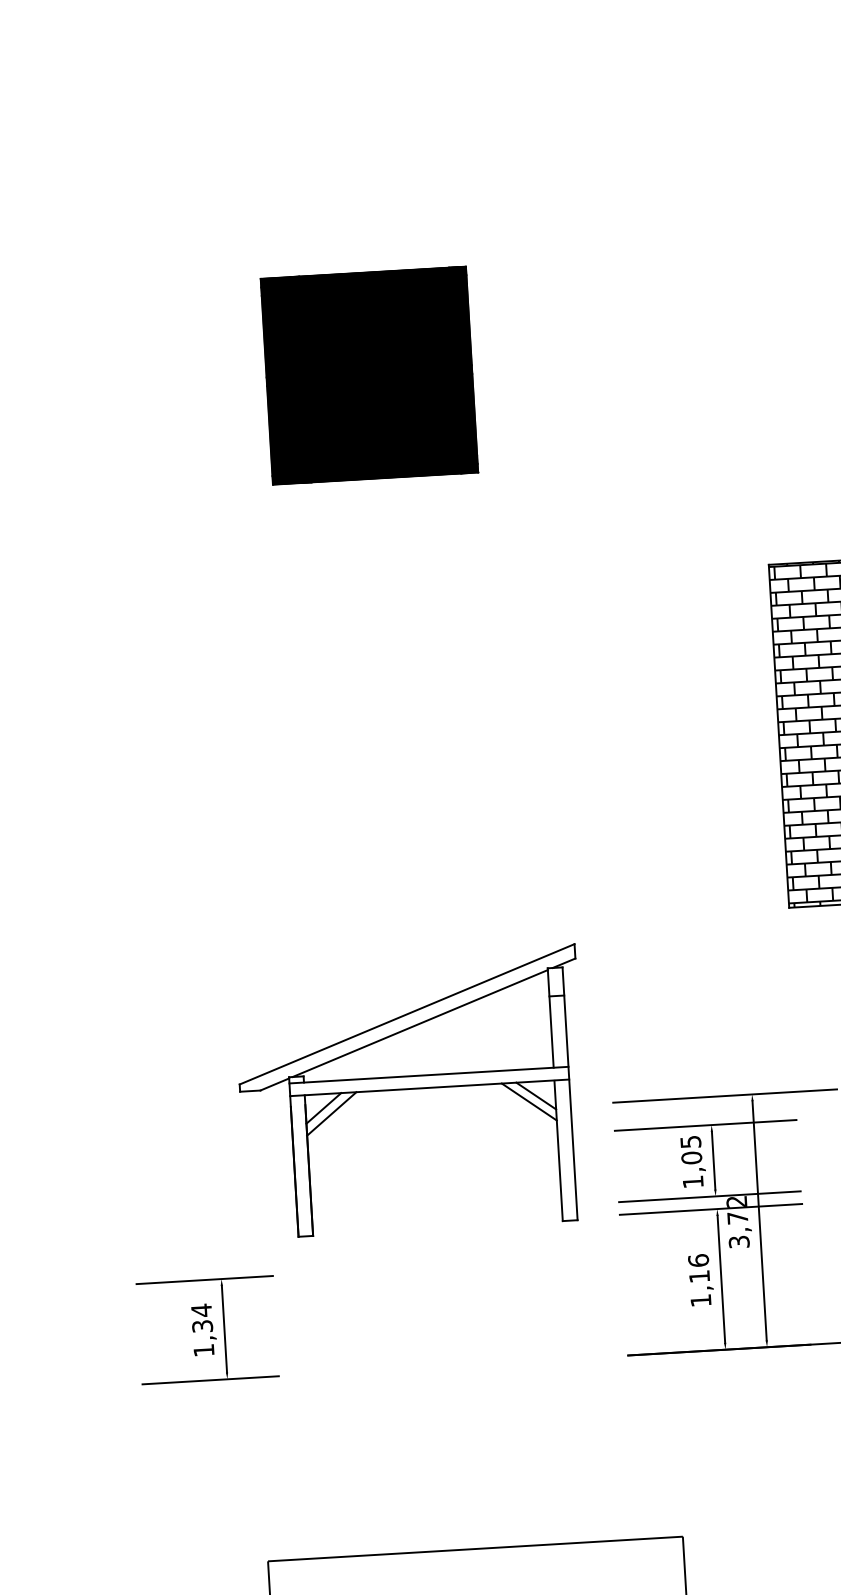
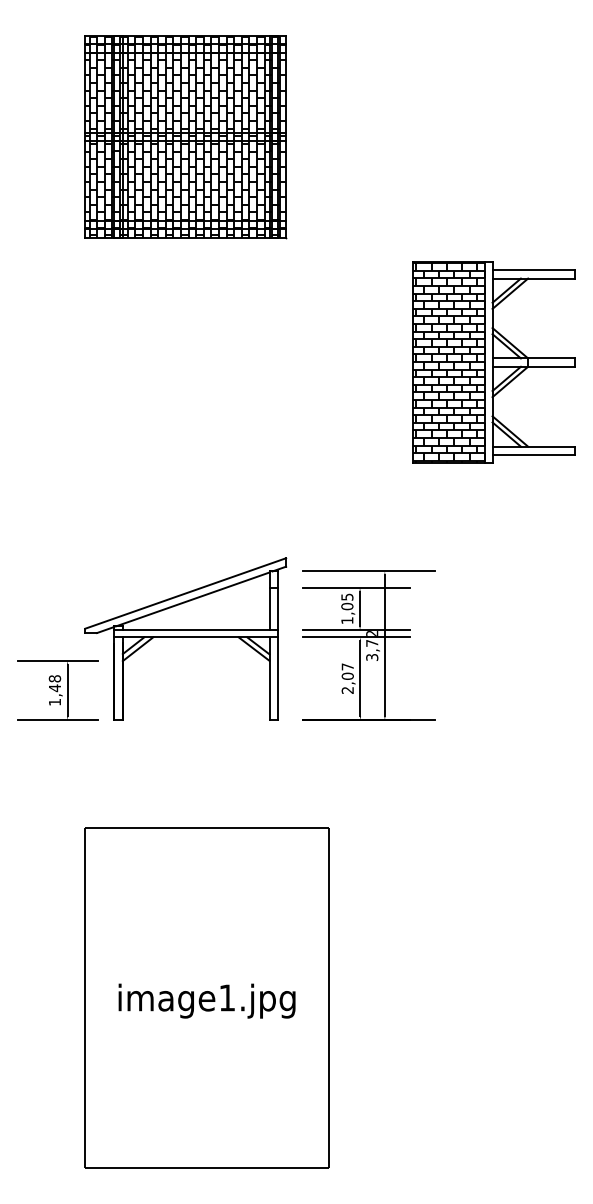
part: (368, 376) -> (185, 137), size x1.67
part: (411, 1090) -> (185, 638), moved
text: (699, 1280) -> (347, 678), 1,16 -> 2,07
text: (201, 1318) -> (54, 683), 1,34 -> 1,48

